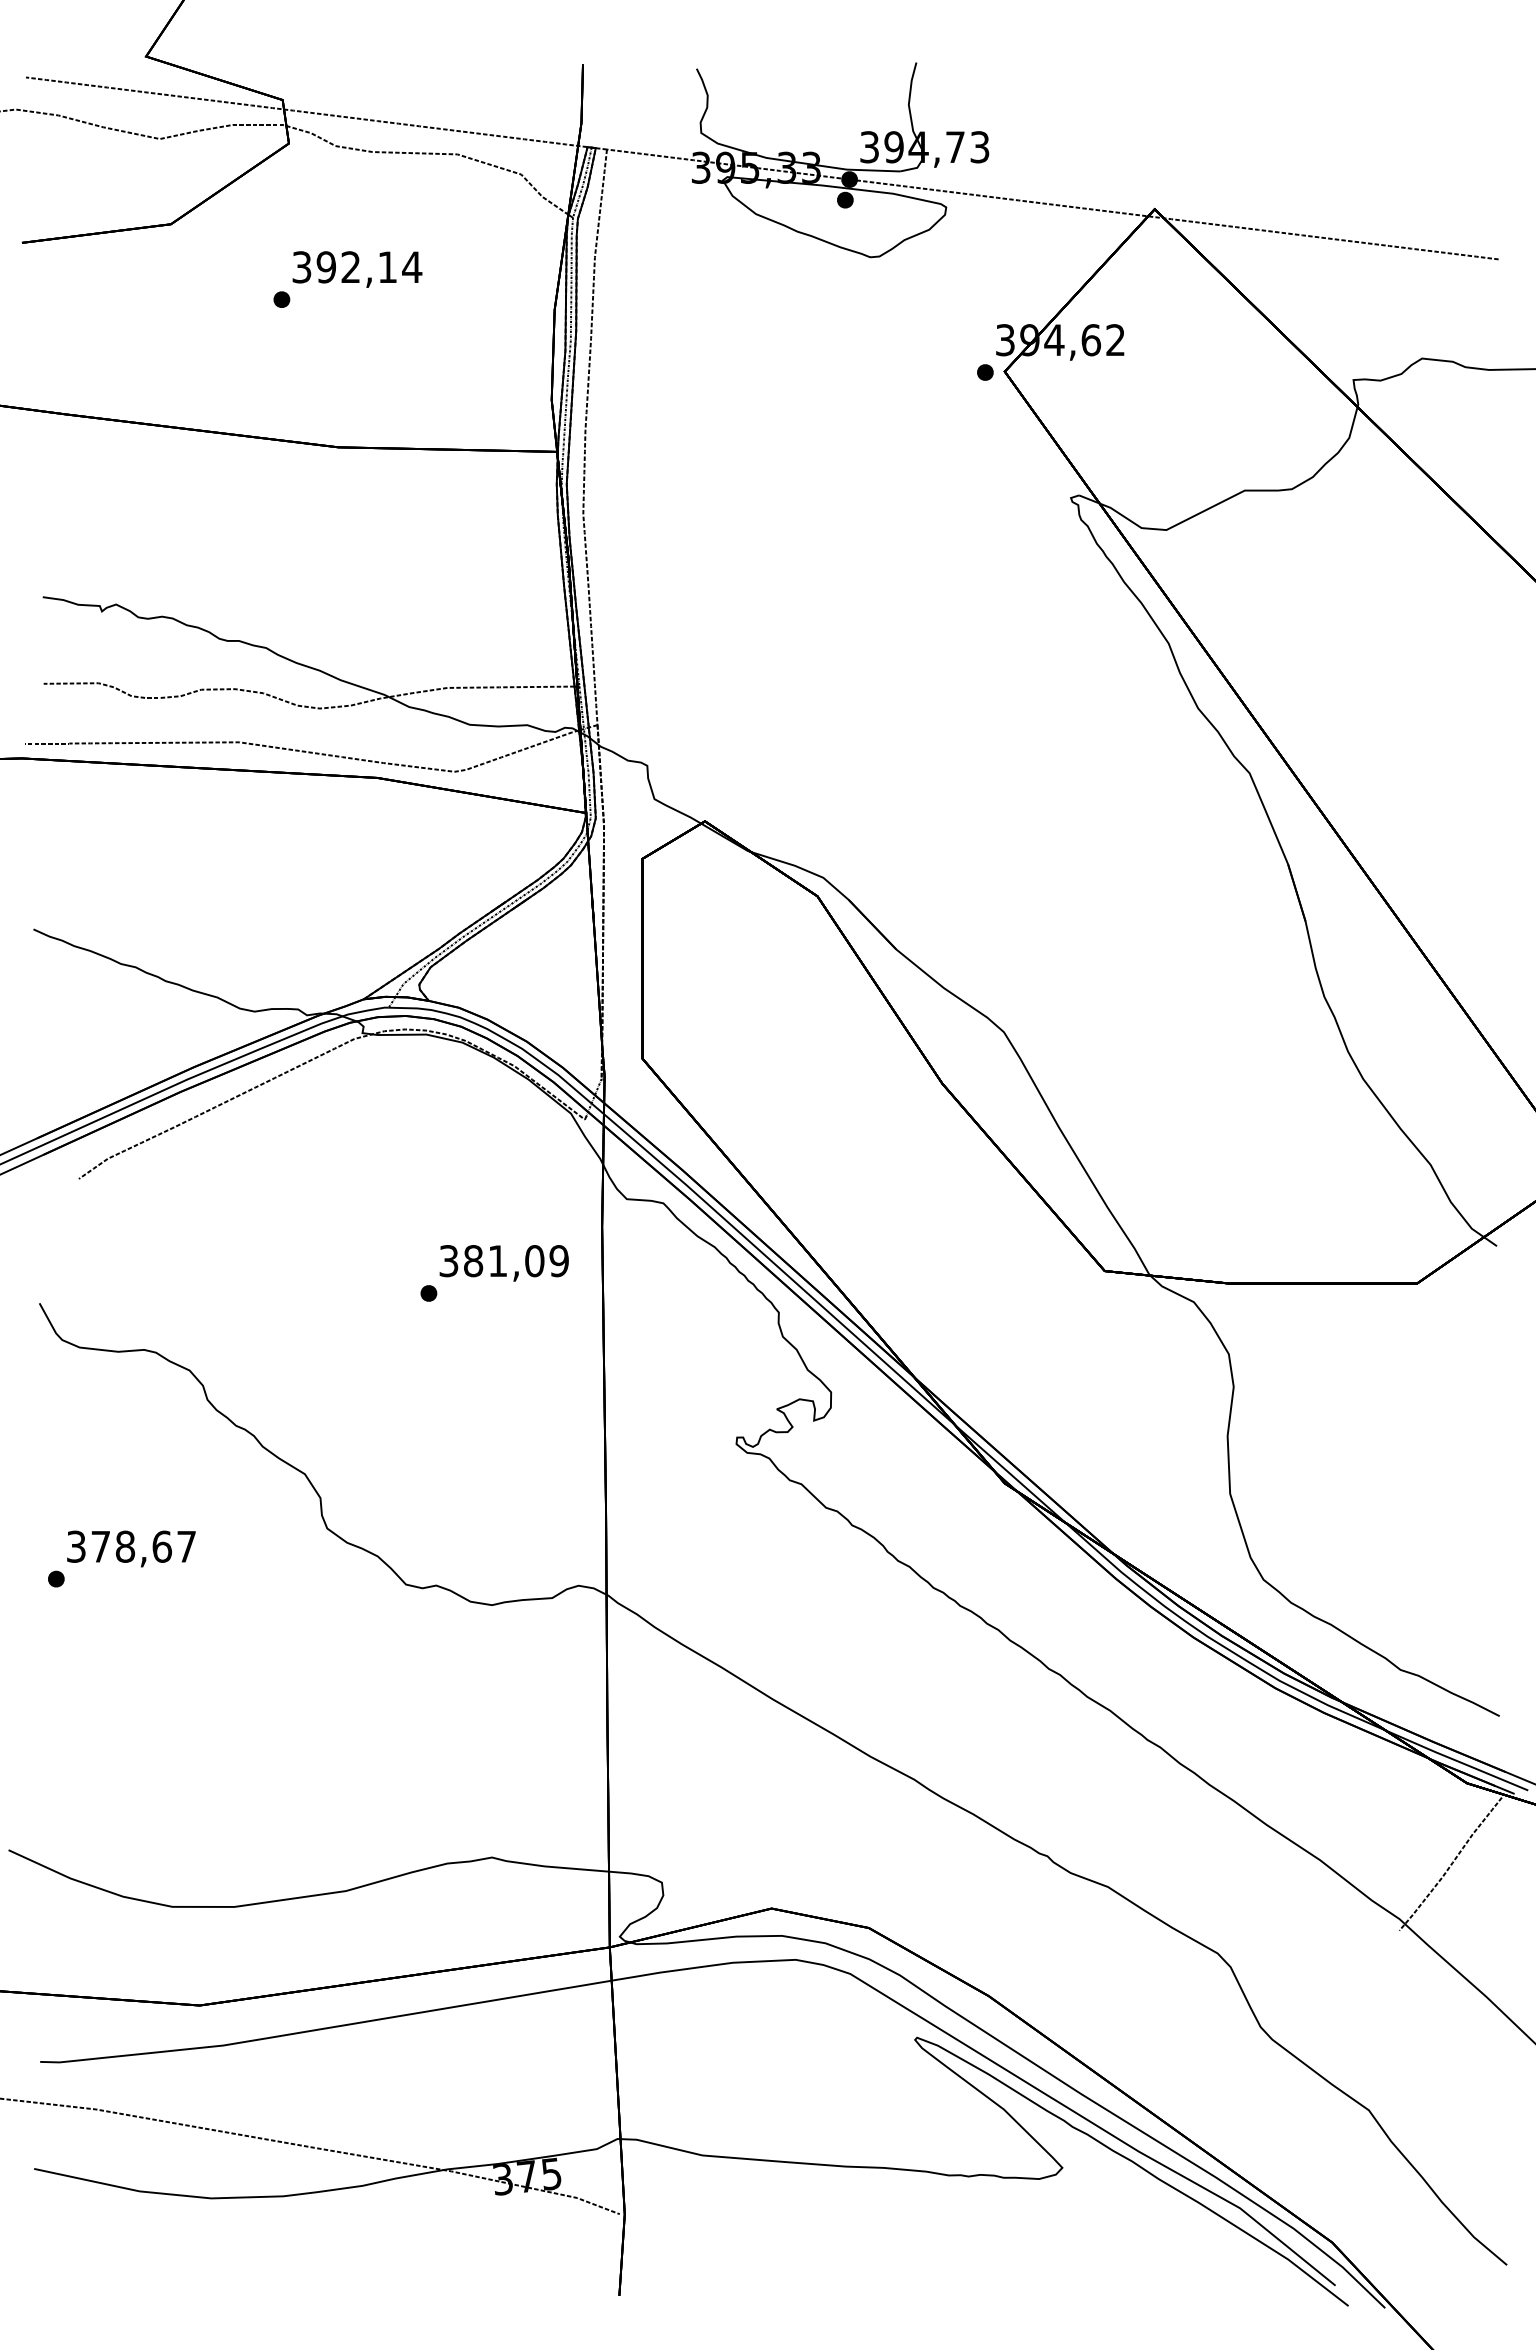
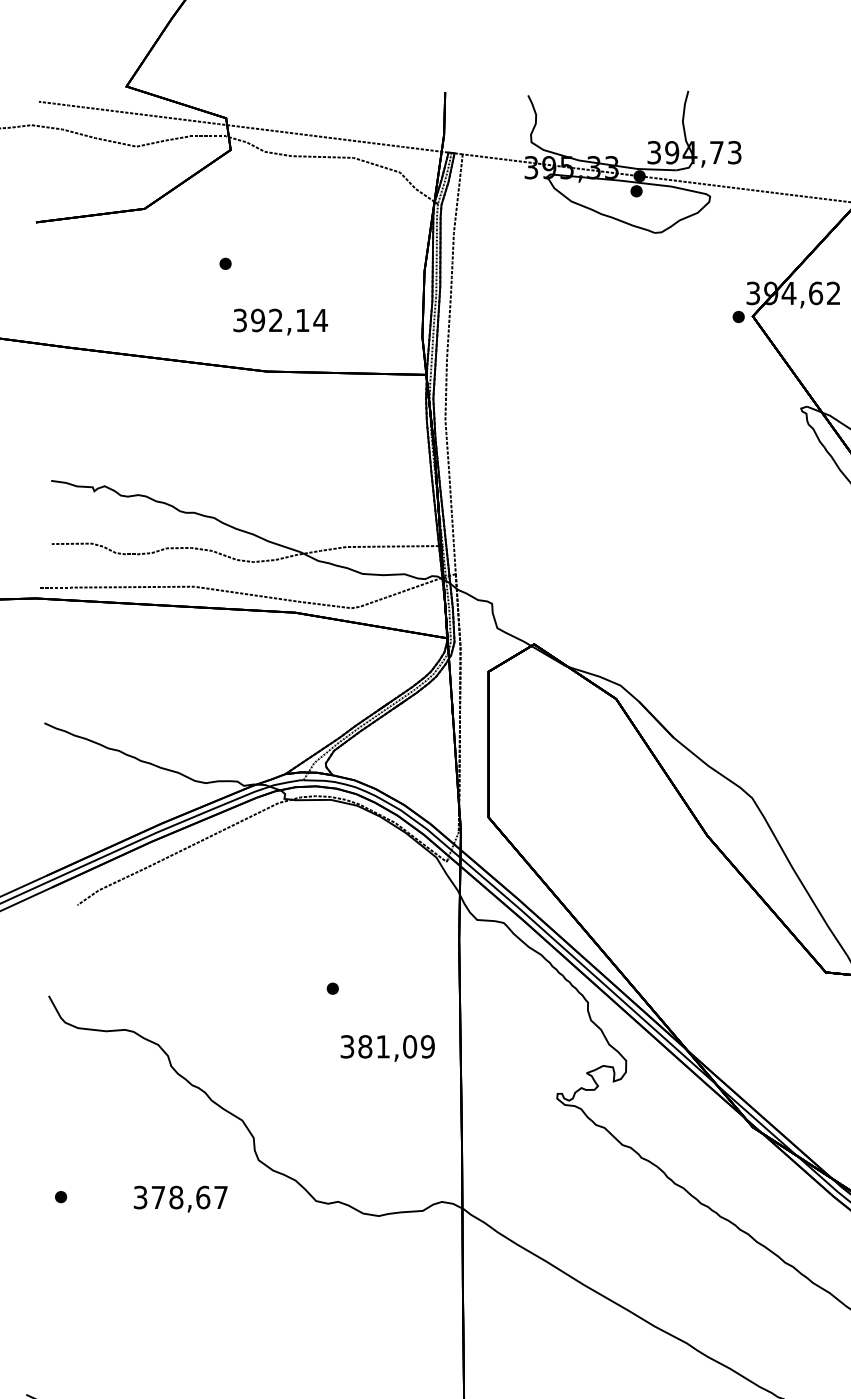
text: (357, 269) -> (280, 322), moved
text: (503, 1263) -> (387, 1048), moved
text: (131, 1548) -> (180, 1198), moved

